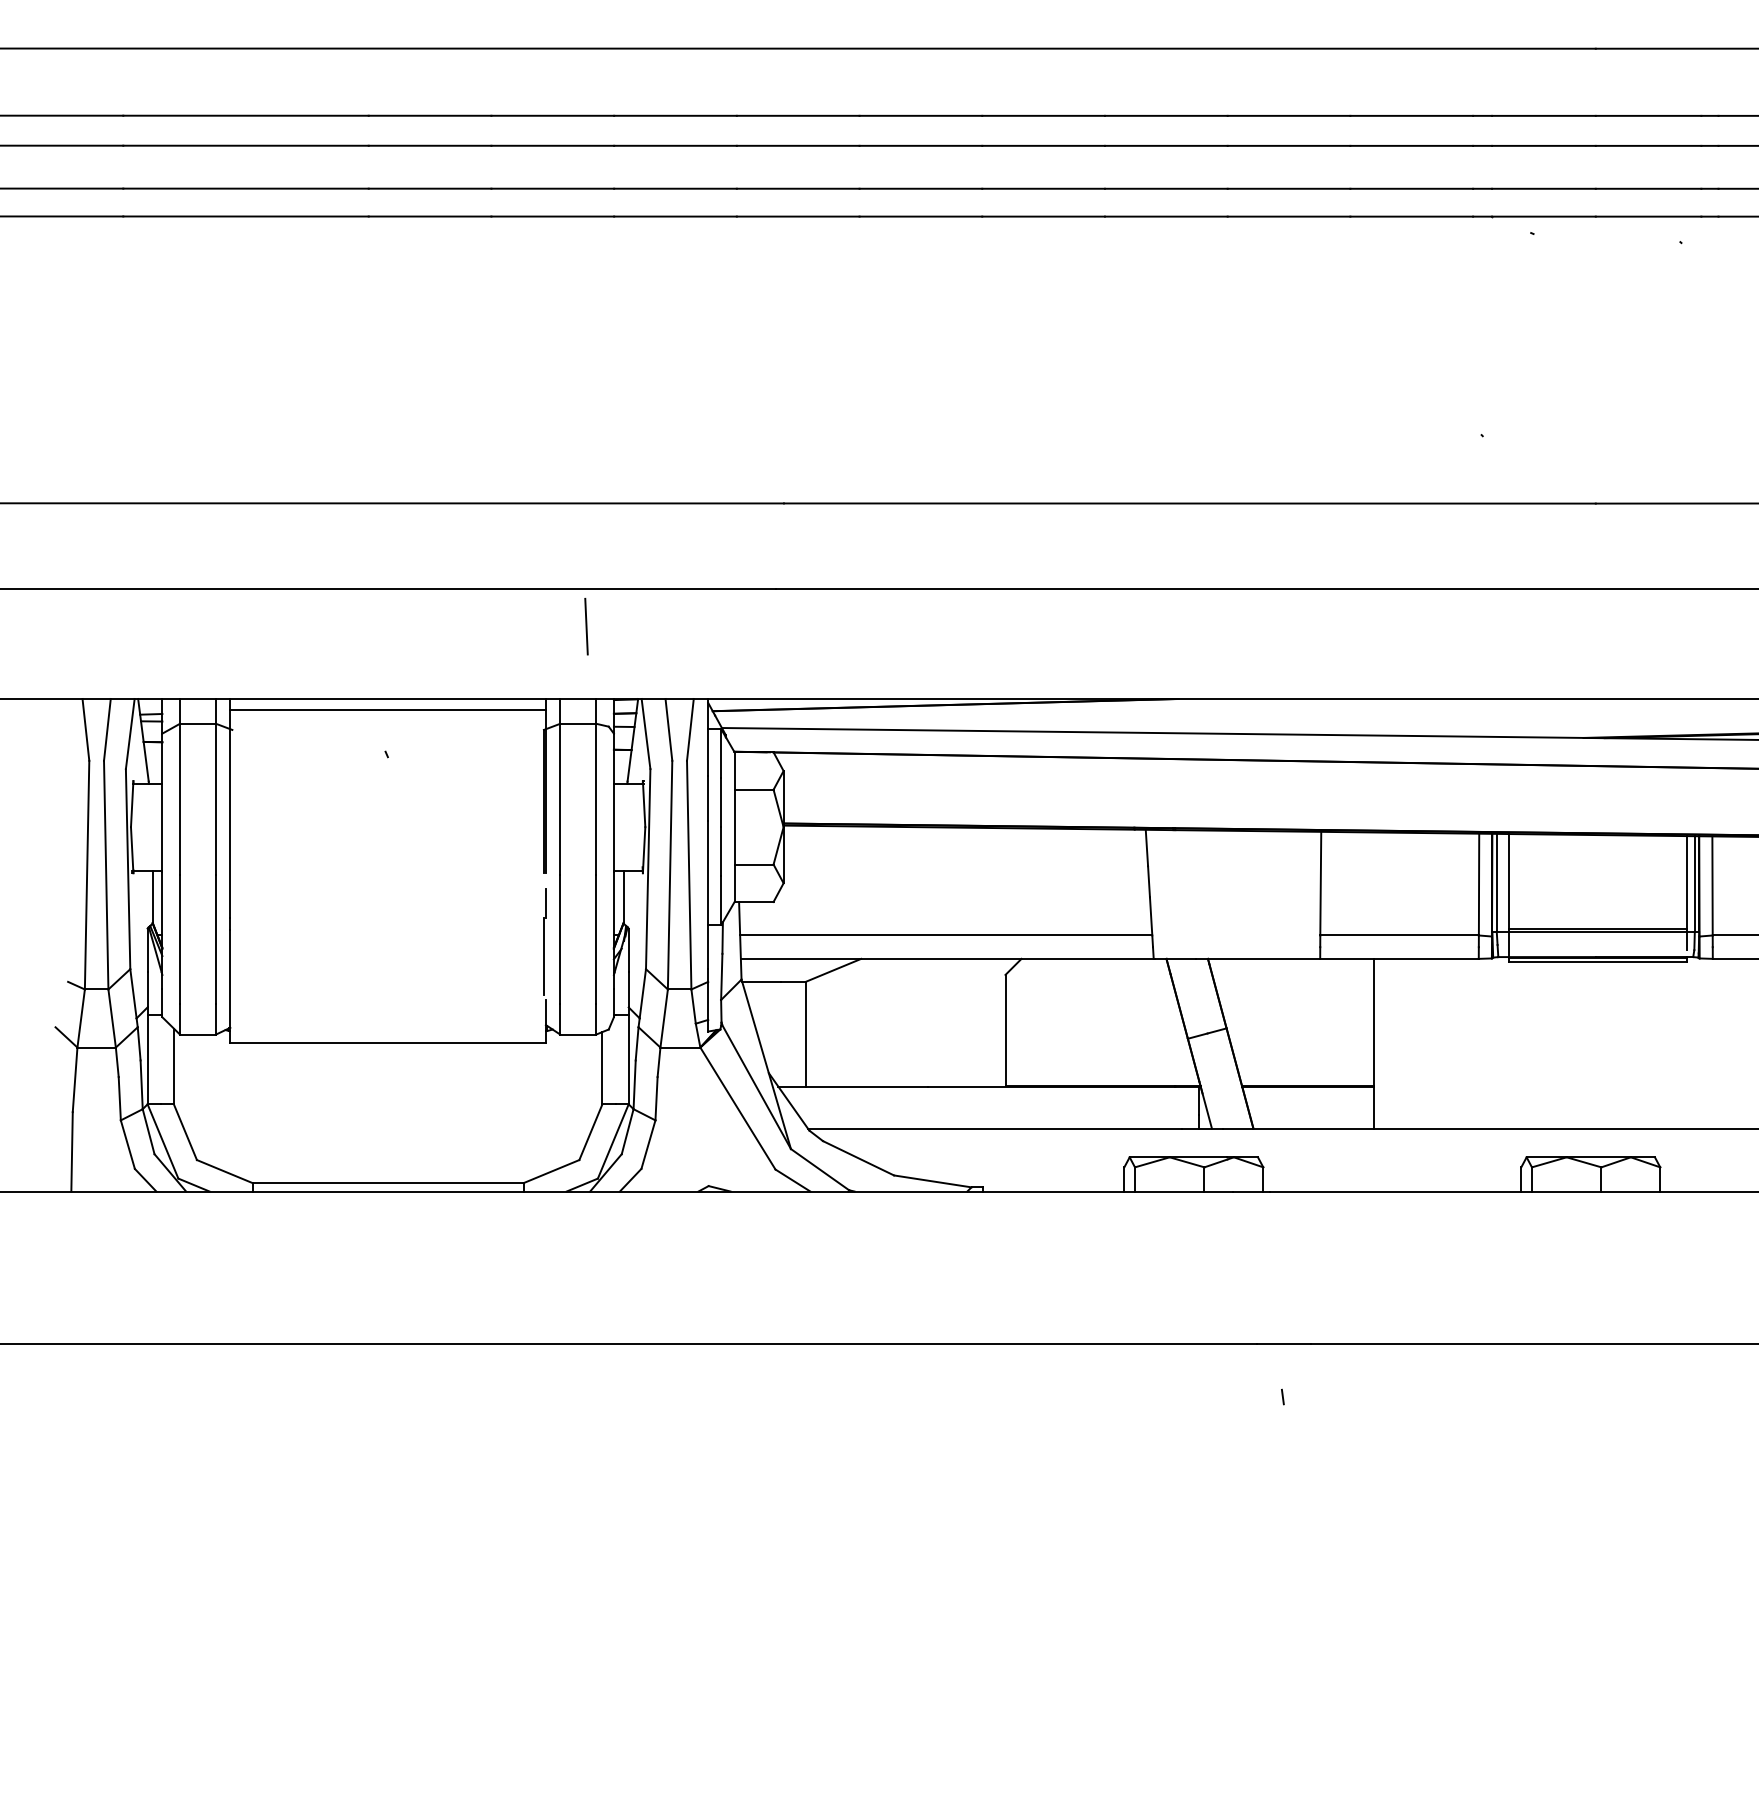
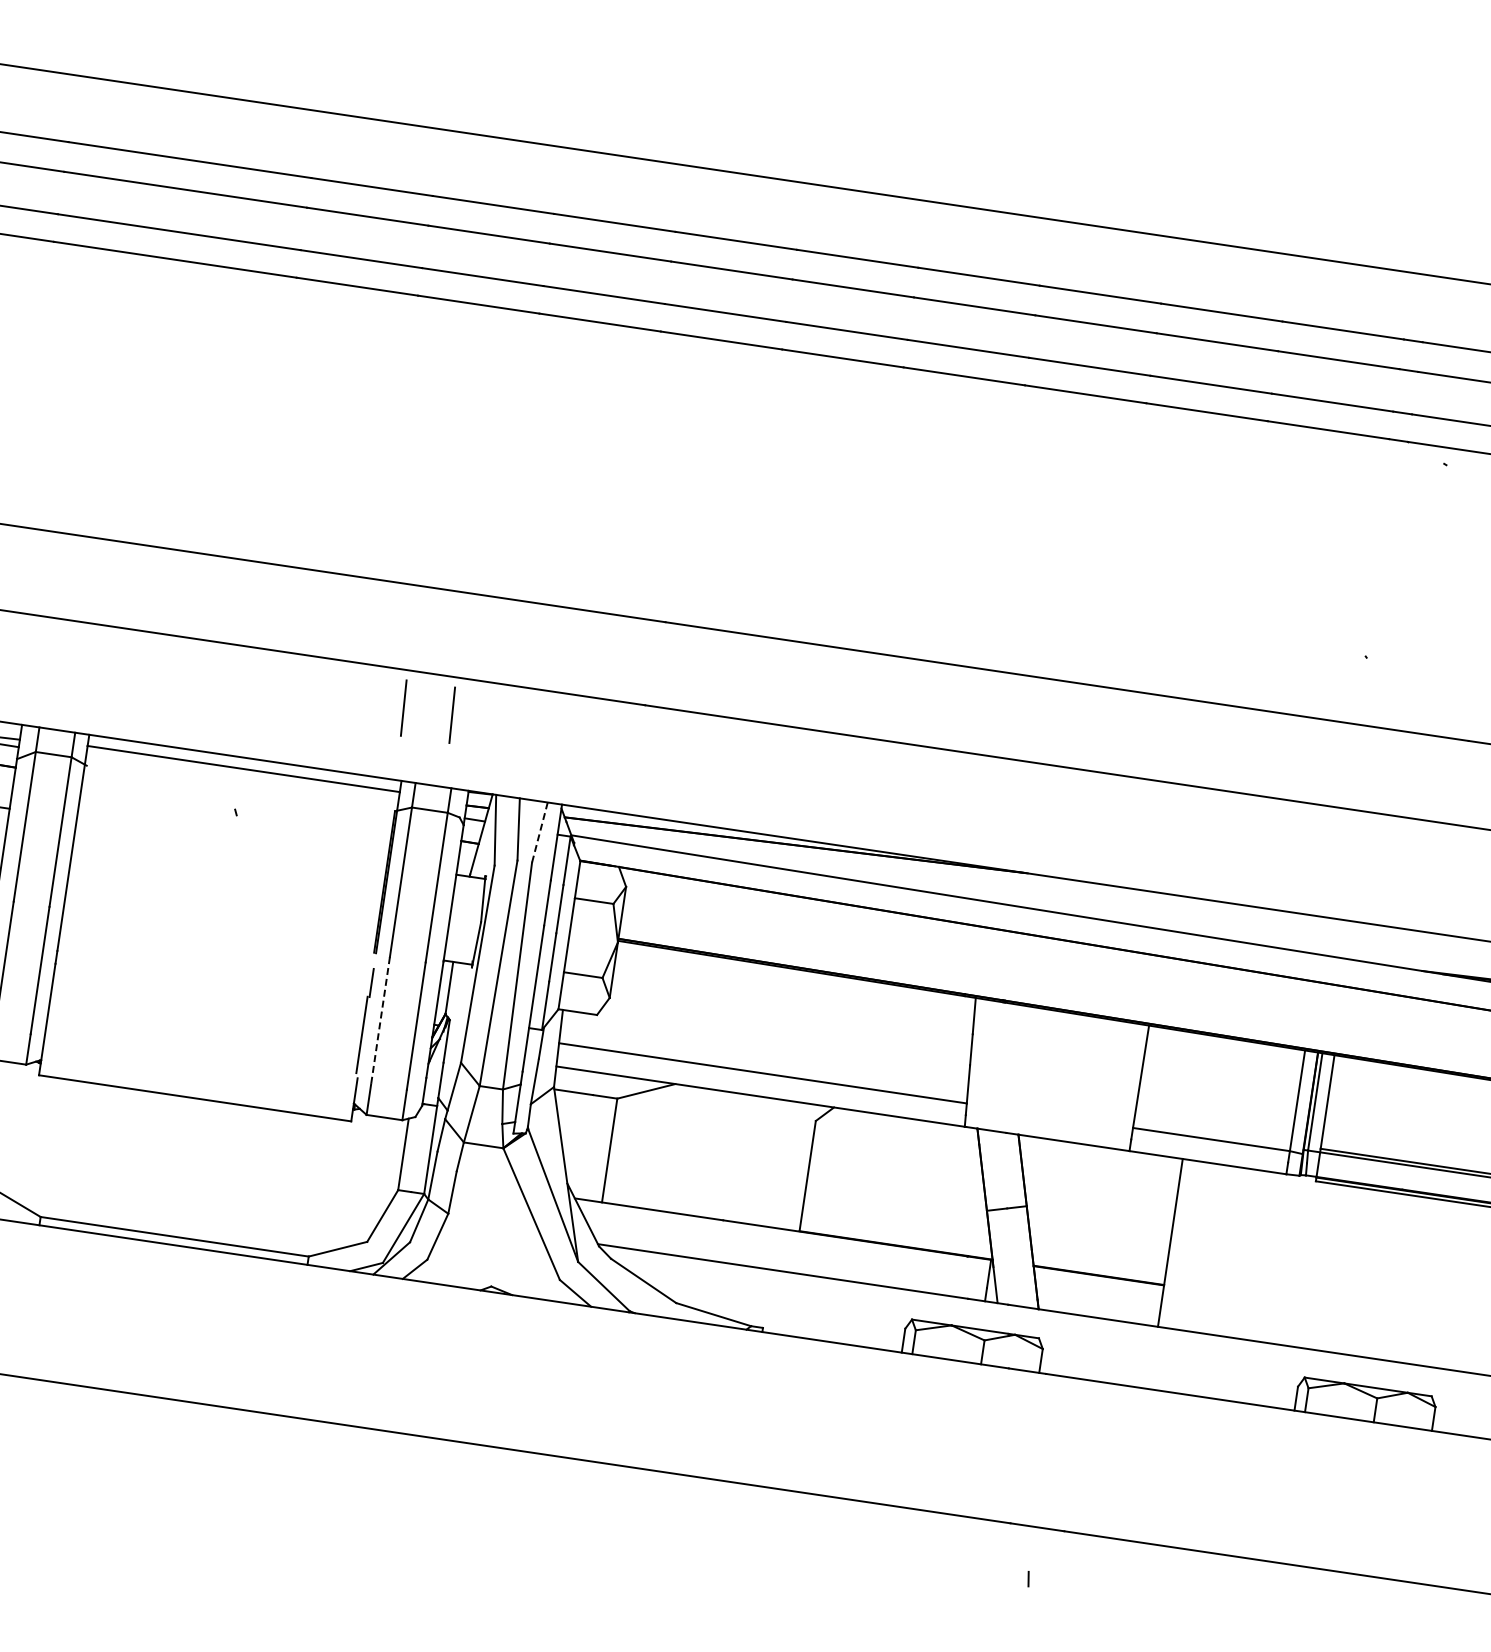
line: (537, 626) -> (403, 707), added
line: (690, 730) -> (539, 833), solid -> dashed
line: (560, 939) -> (380, 1020), solid -> dashed

